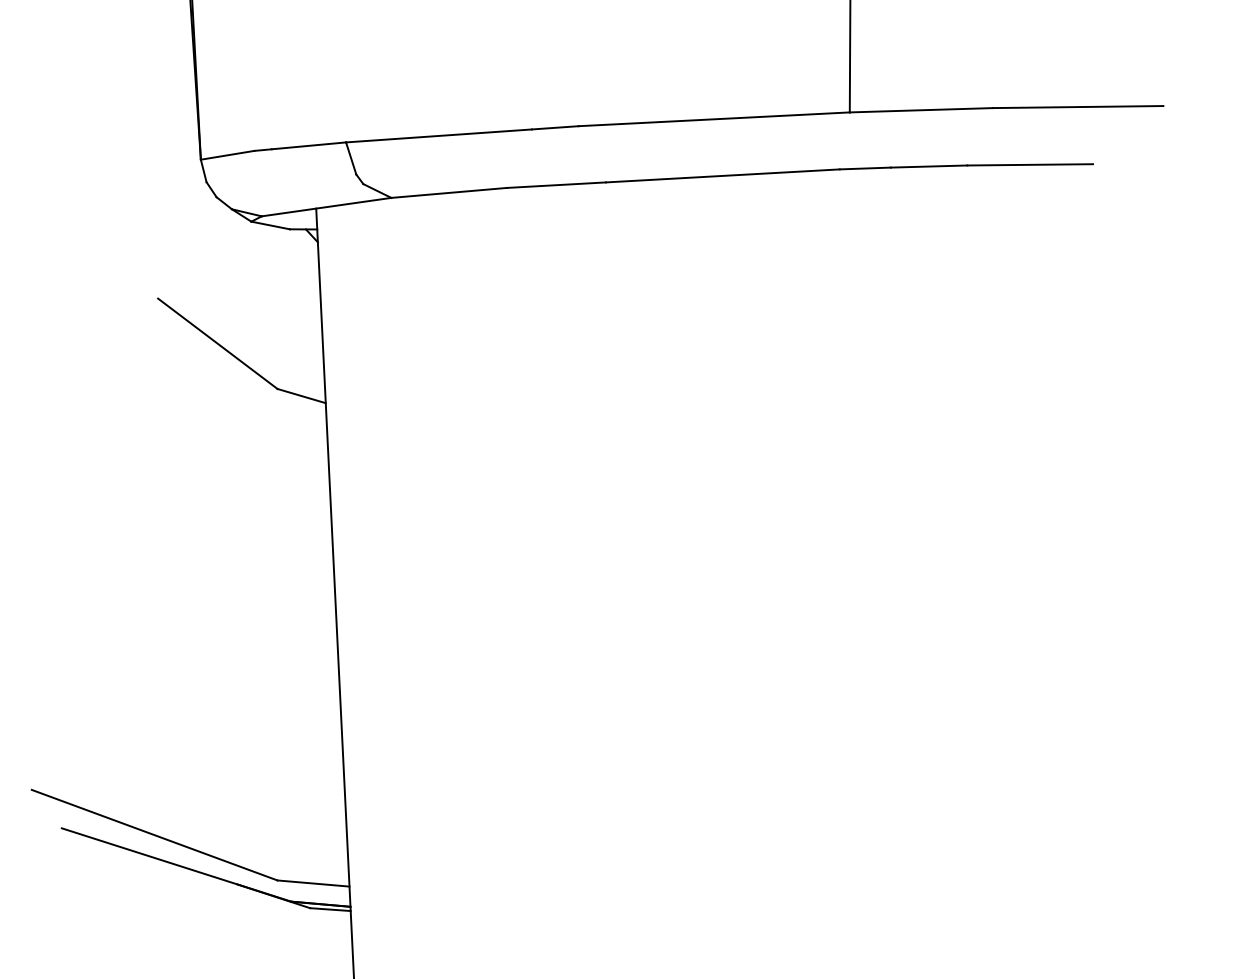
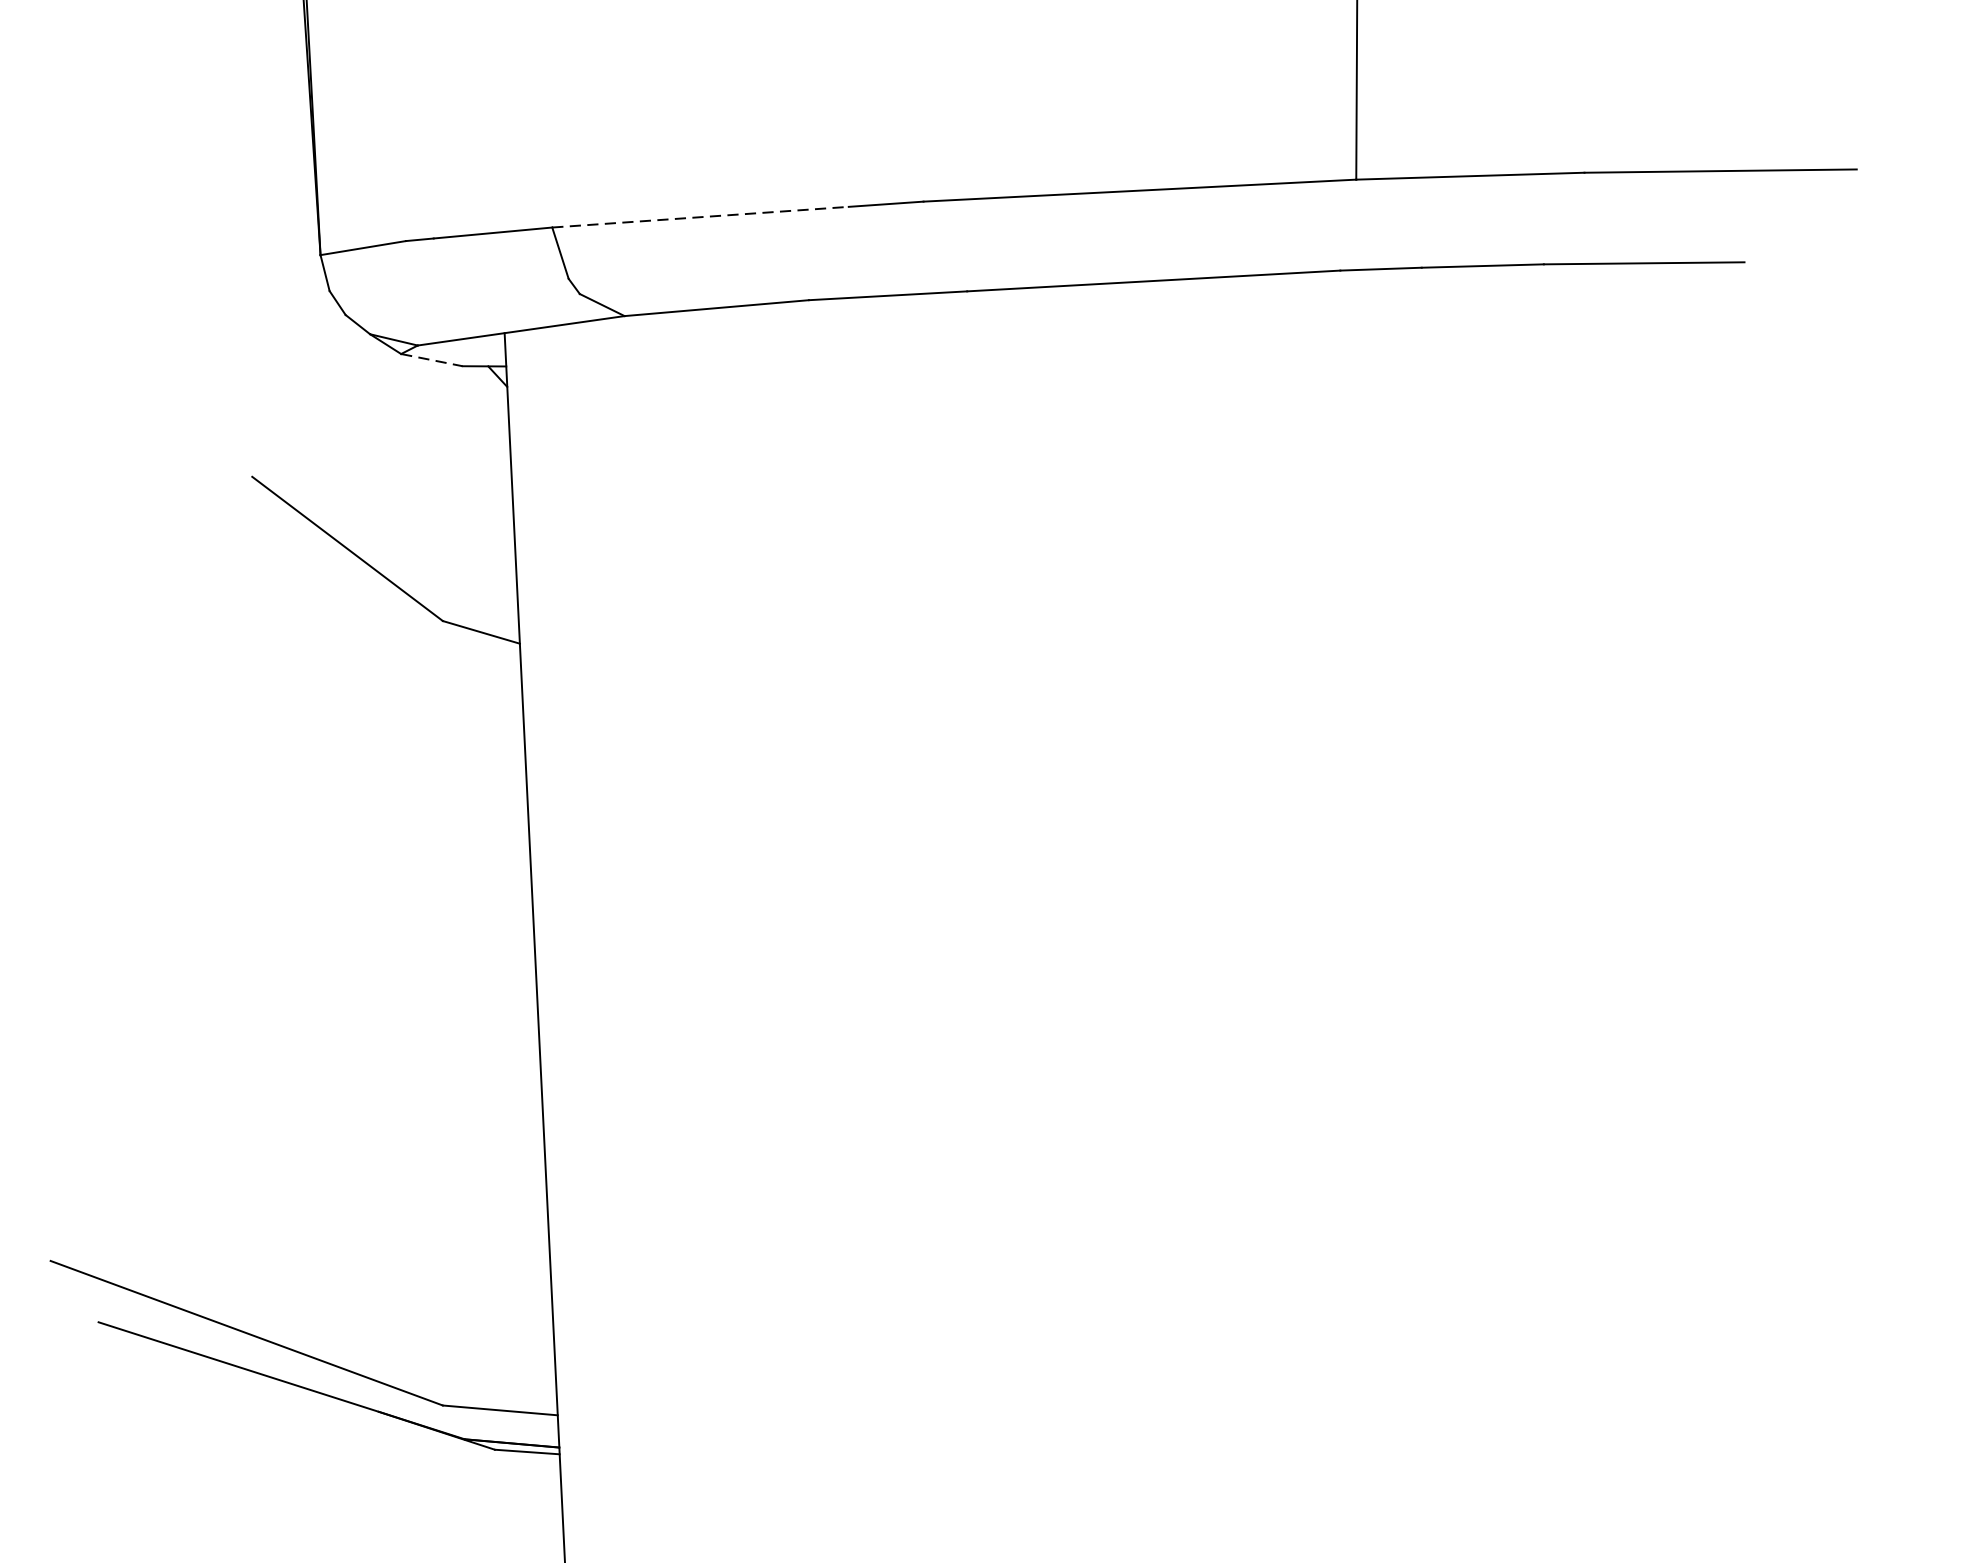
line: (439, 135) -> (701, 216), solid -> dashed
line: (270, 225) -> (431, 360), solid -> dashed

